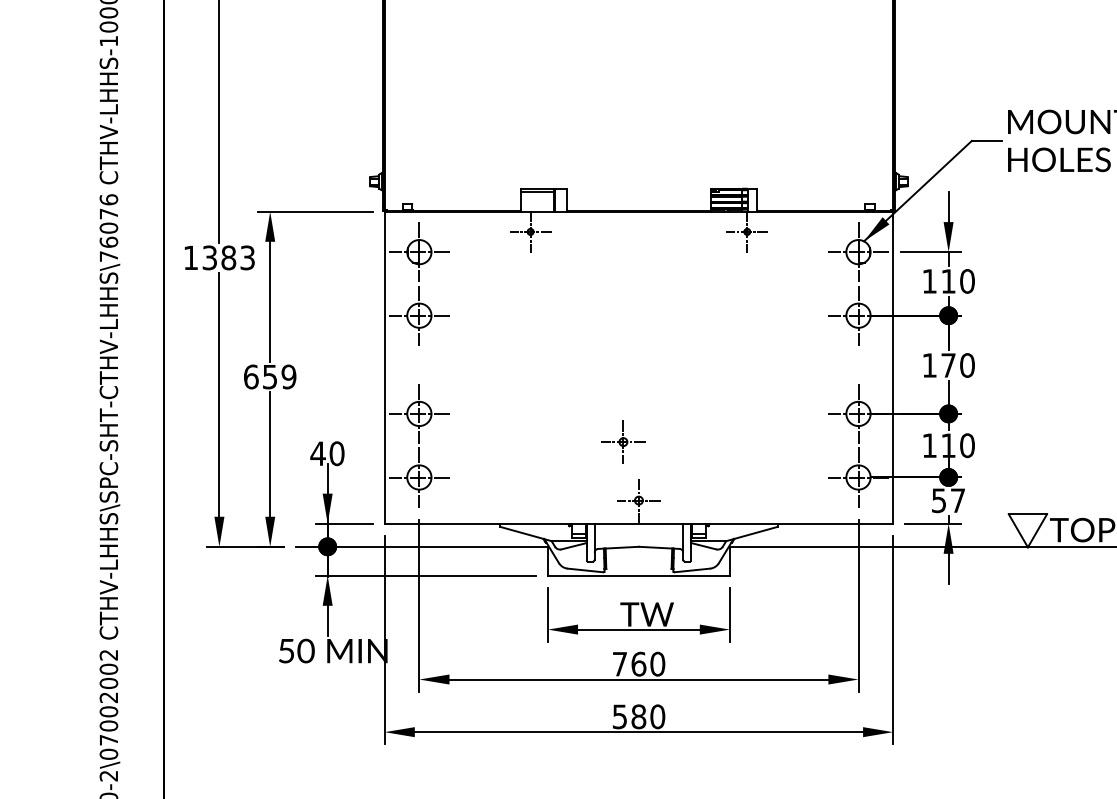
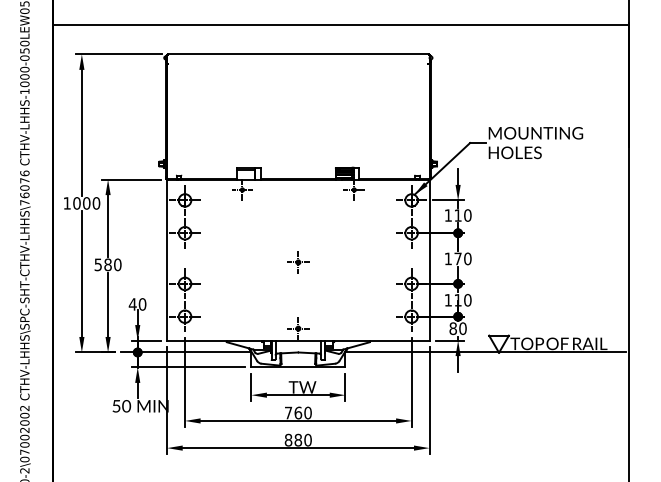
text: (228, 258) -> (86, 203), 1383 -> 1000
text: (269, 376) -> (107, 264), 659 -> 580
part: (623, 442) -> (298, 262), moved
text: (947, 500) -> (457, 328), 57 -> 80
text: (619, 715) -> (288, 439), 580 -> 880

